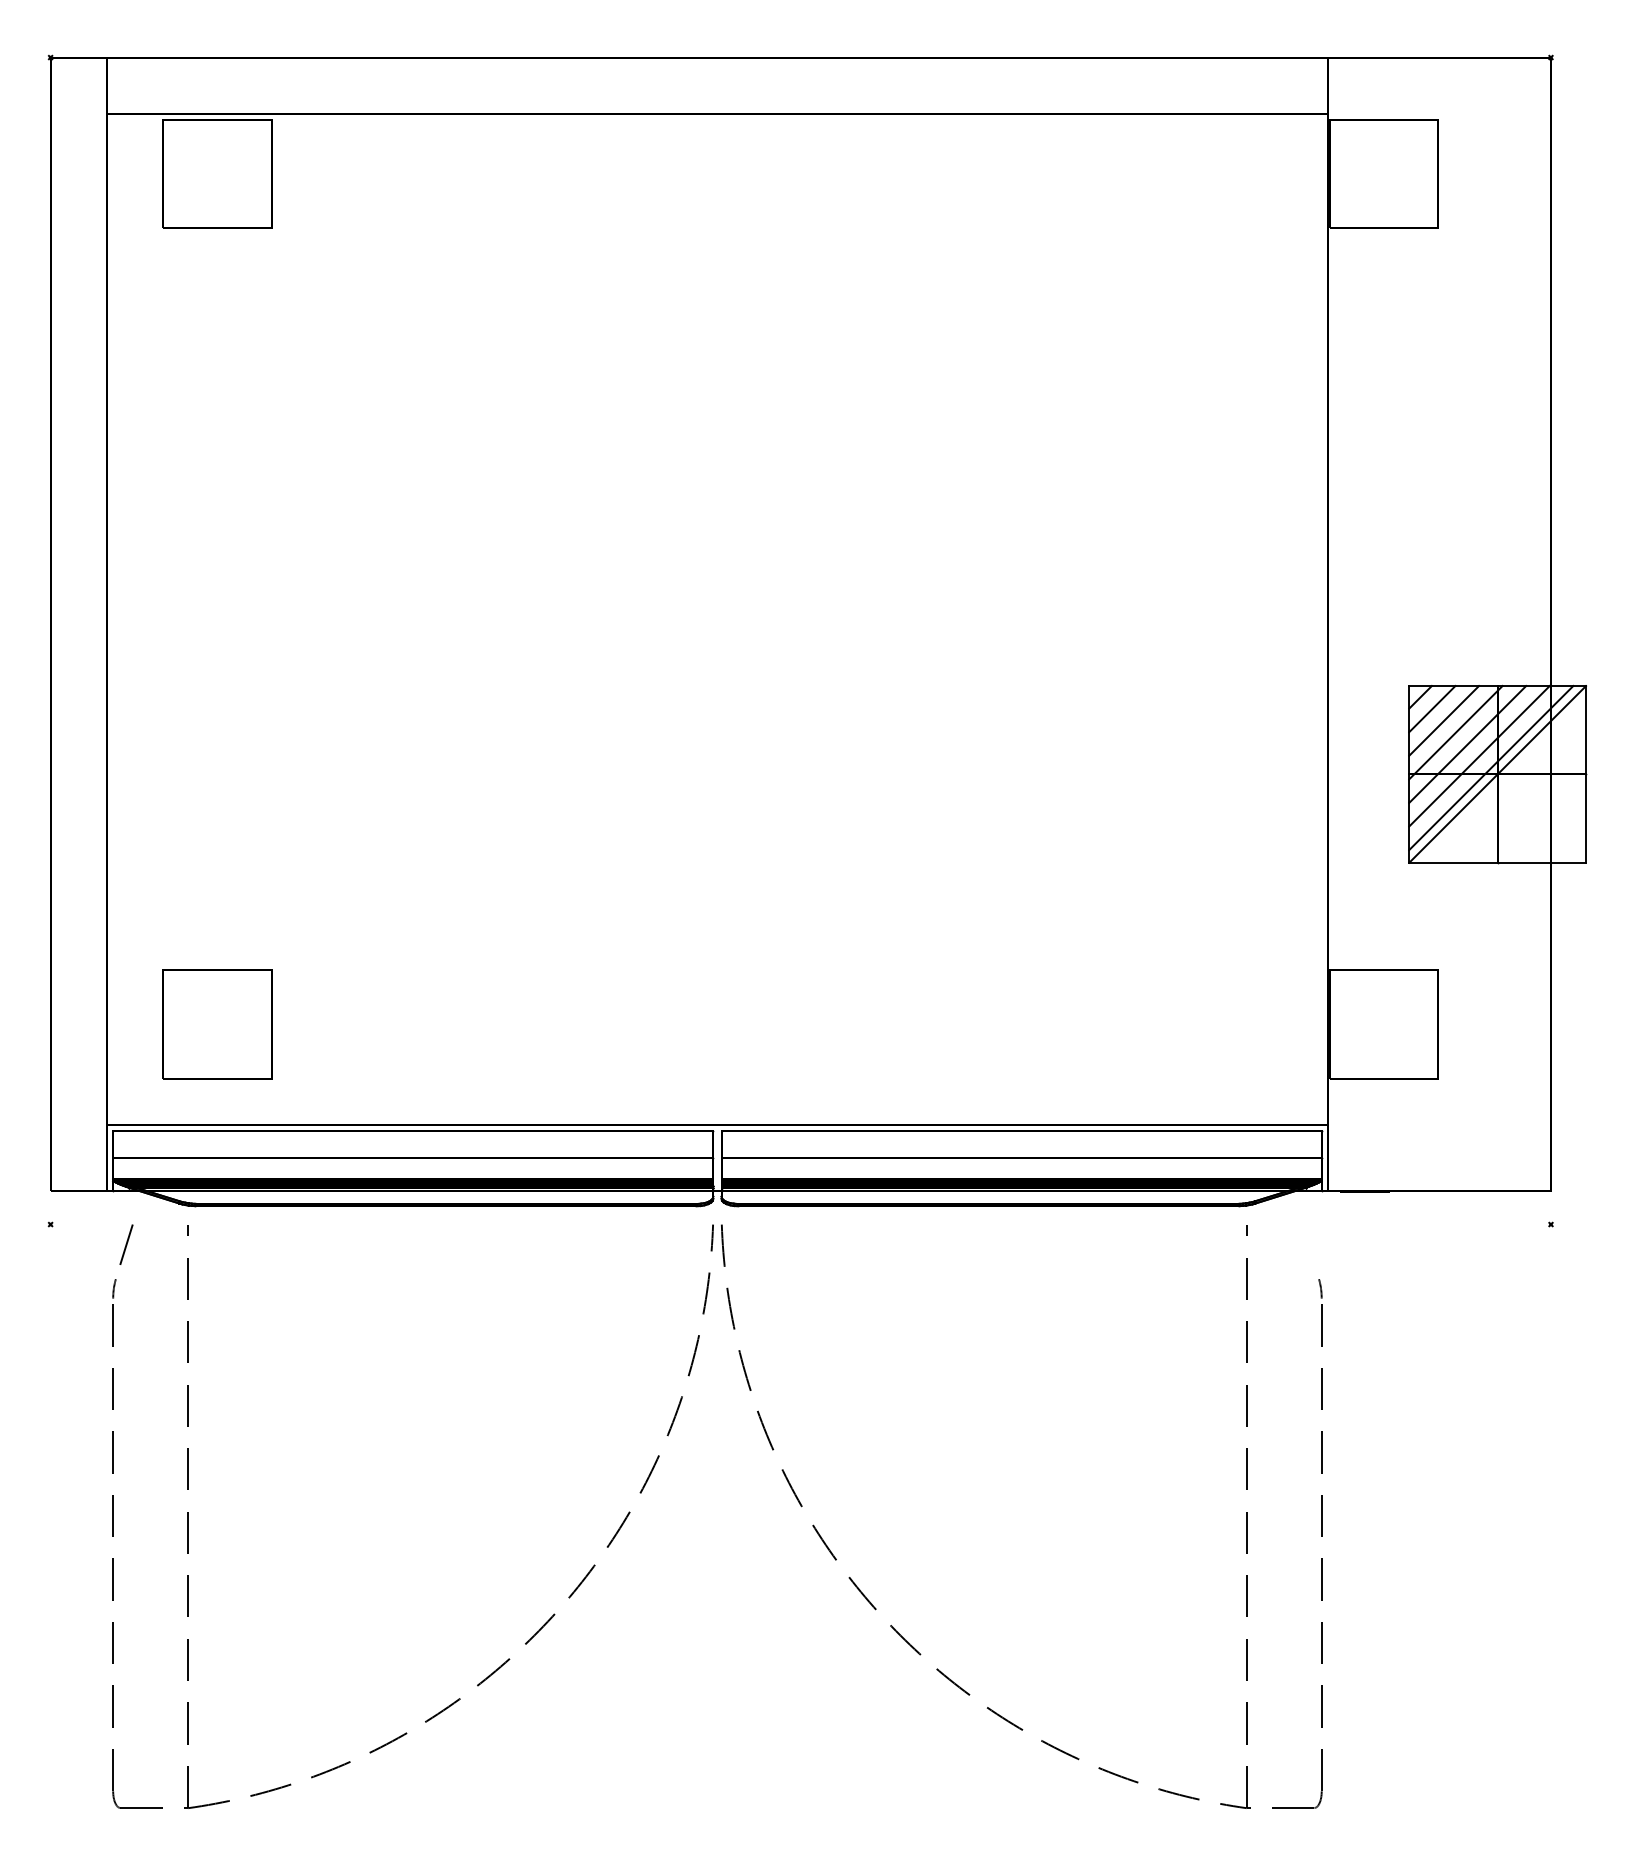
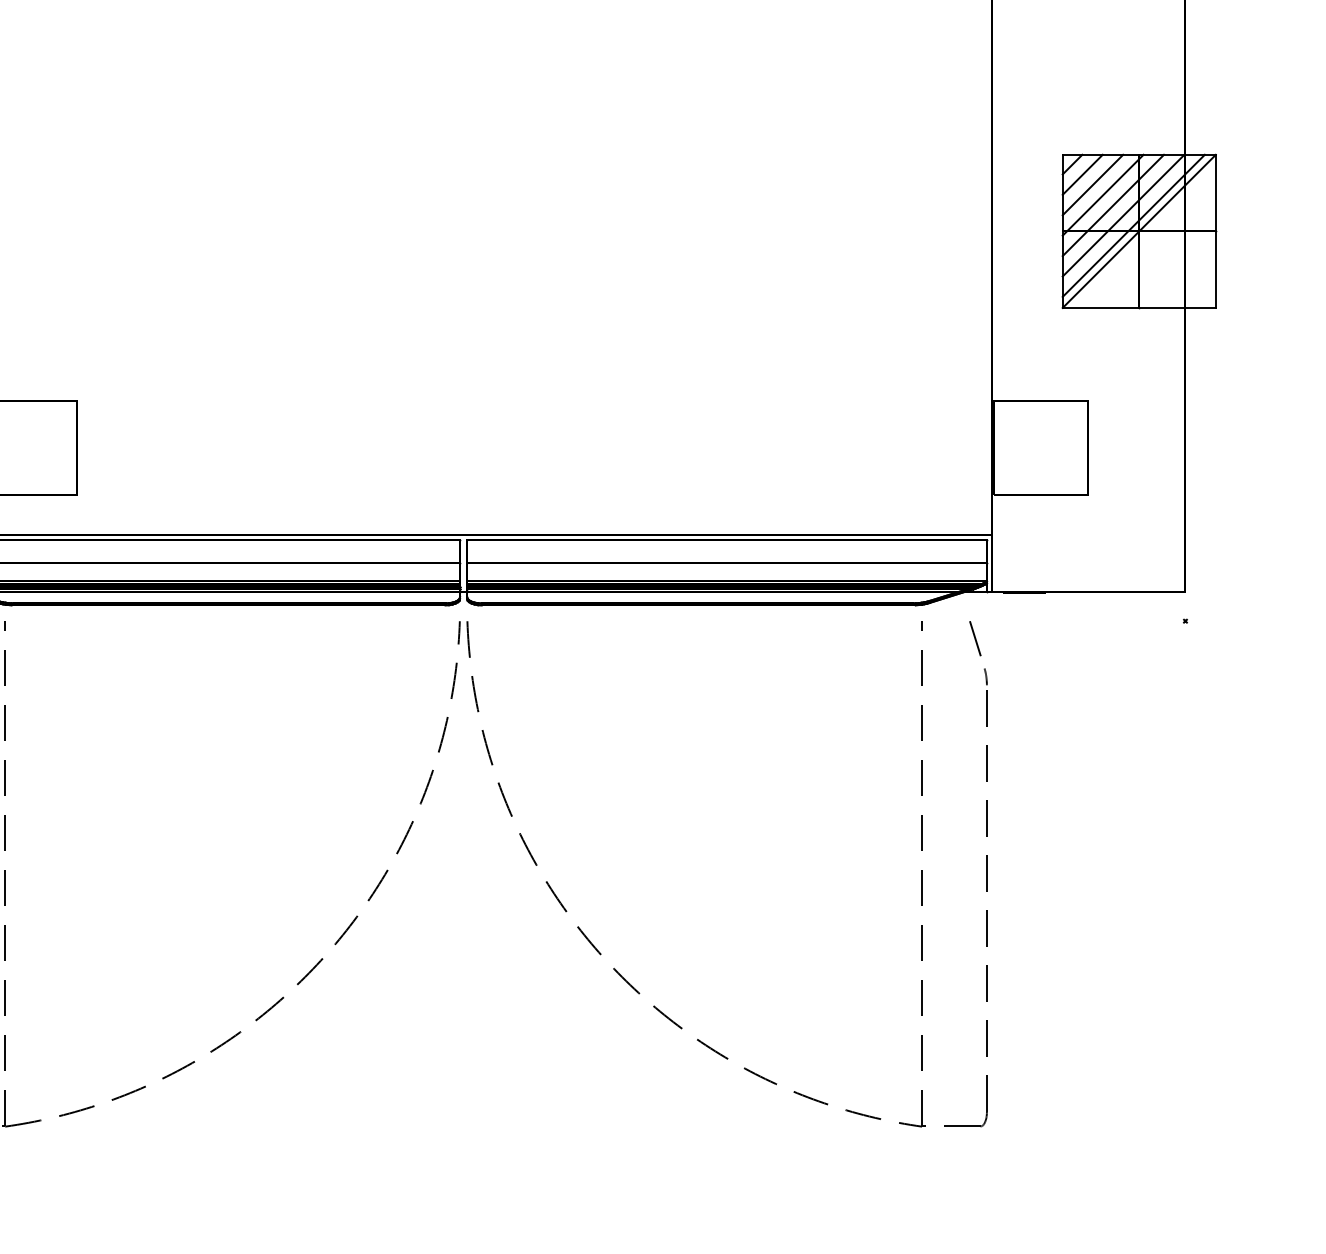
line: (1308, 1244) -> (975, 638), added

